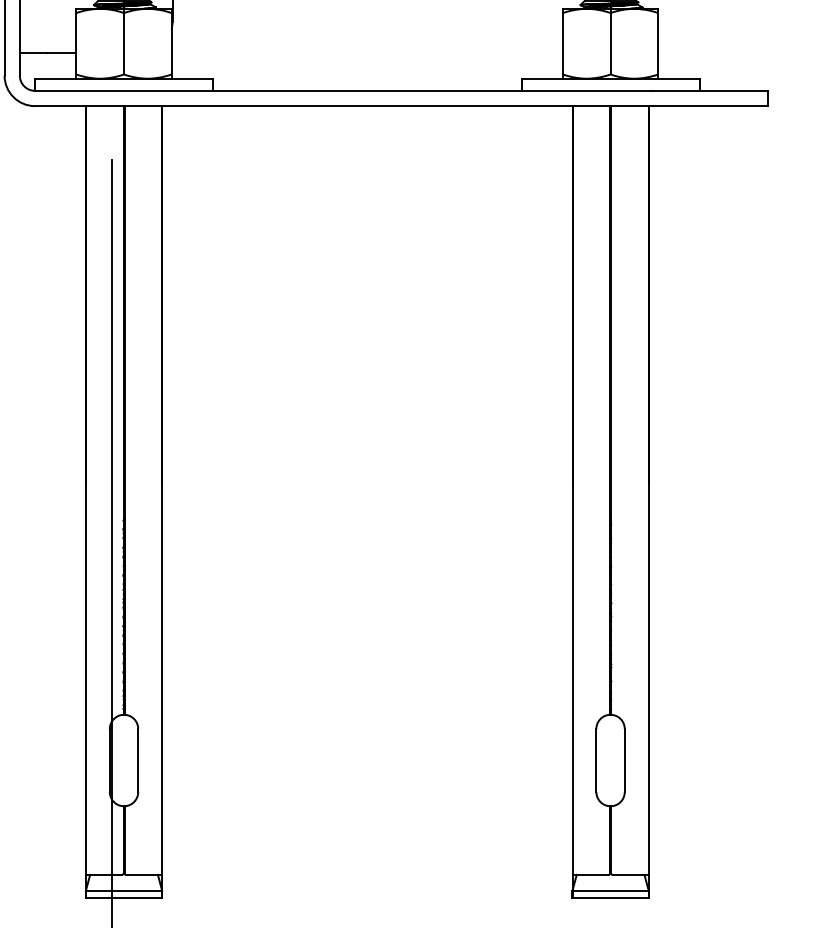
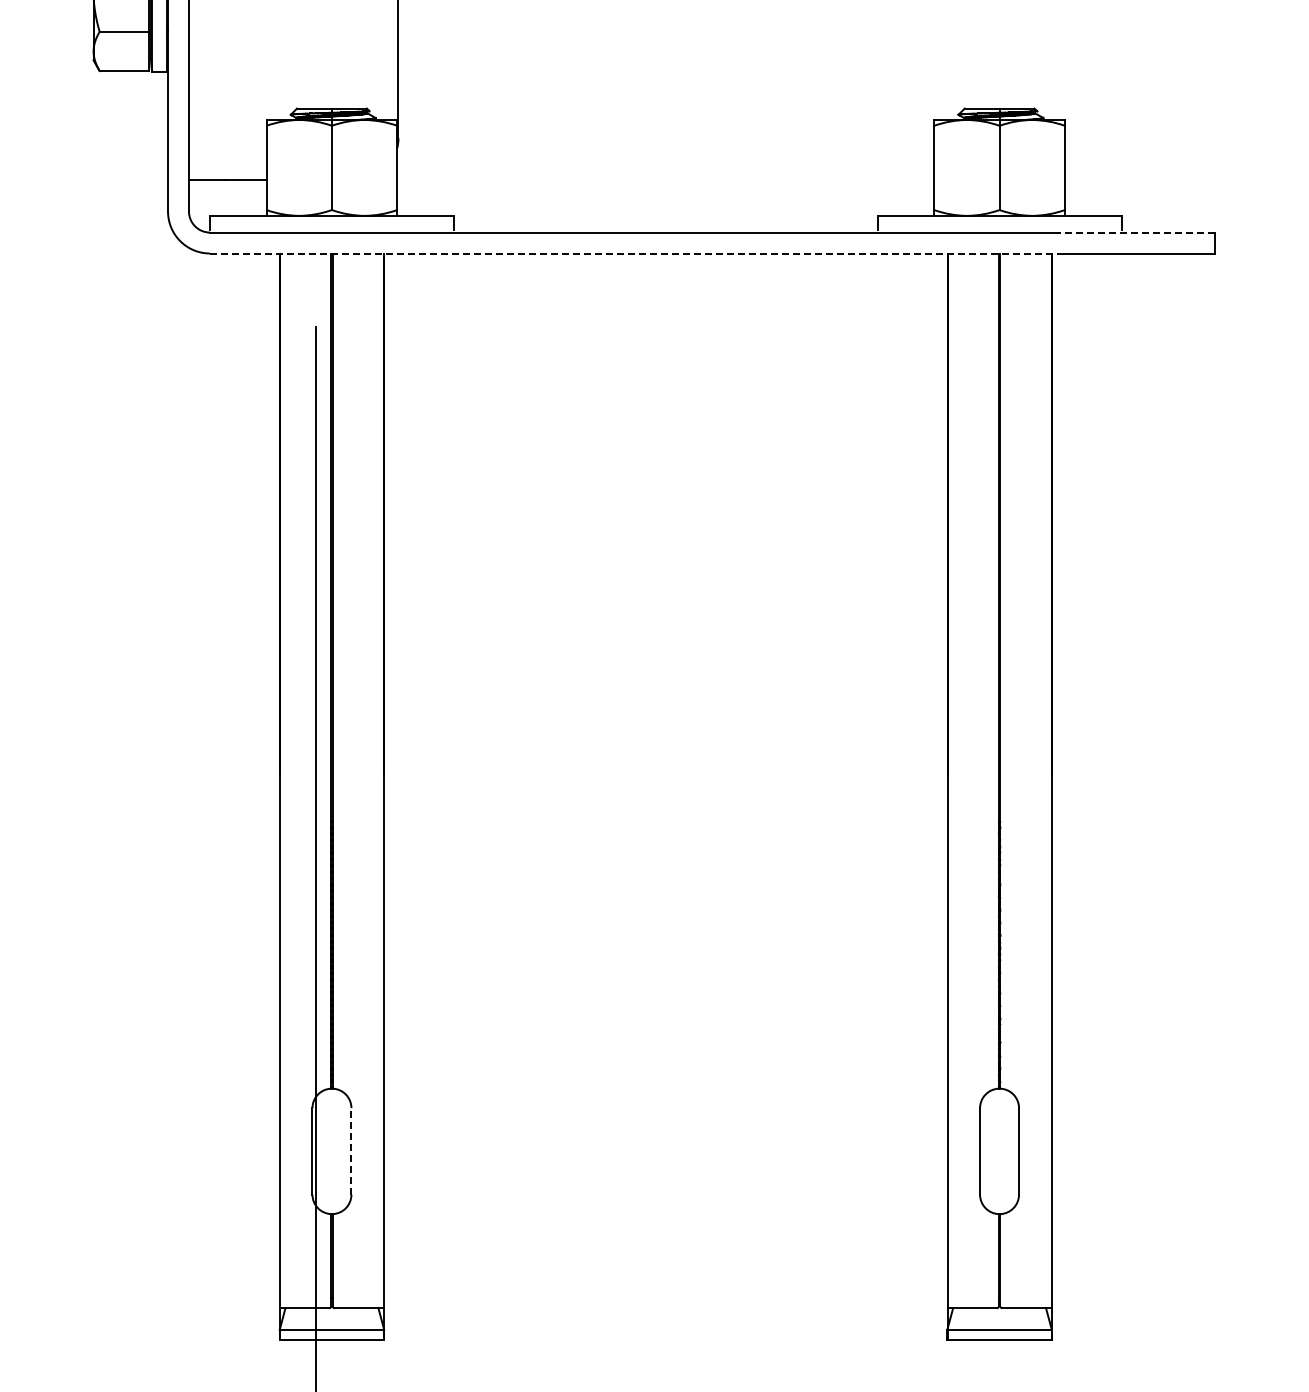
line: (710, 90) -> (1136, 232), solid -> dashed
line: (344, 106) -> (634, 253), solid -> dashed
line: (138, 759) -> (351, 1150), solid -> dashed

